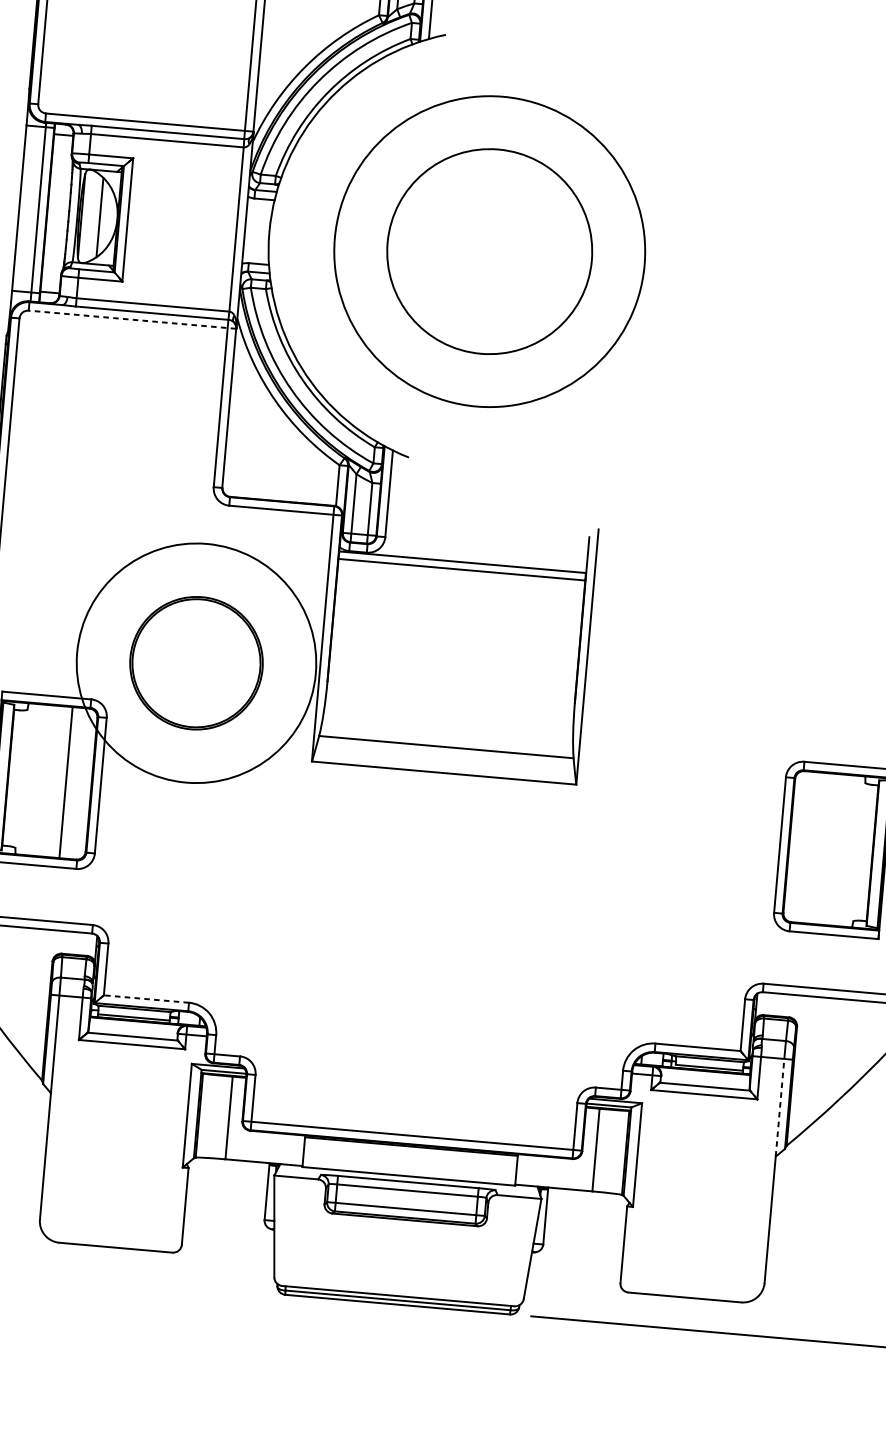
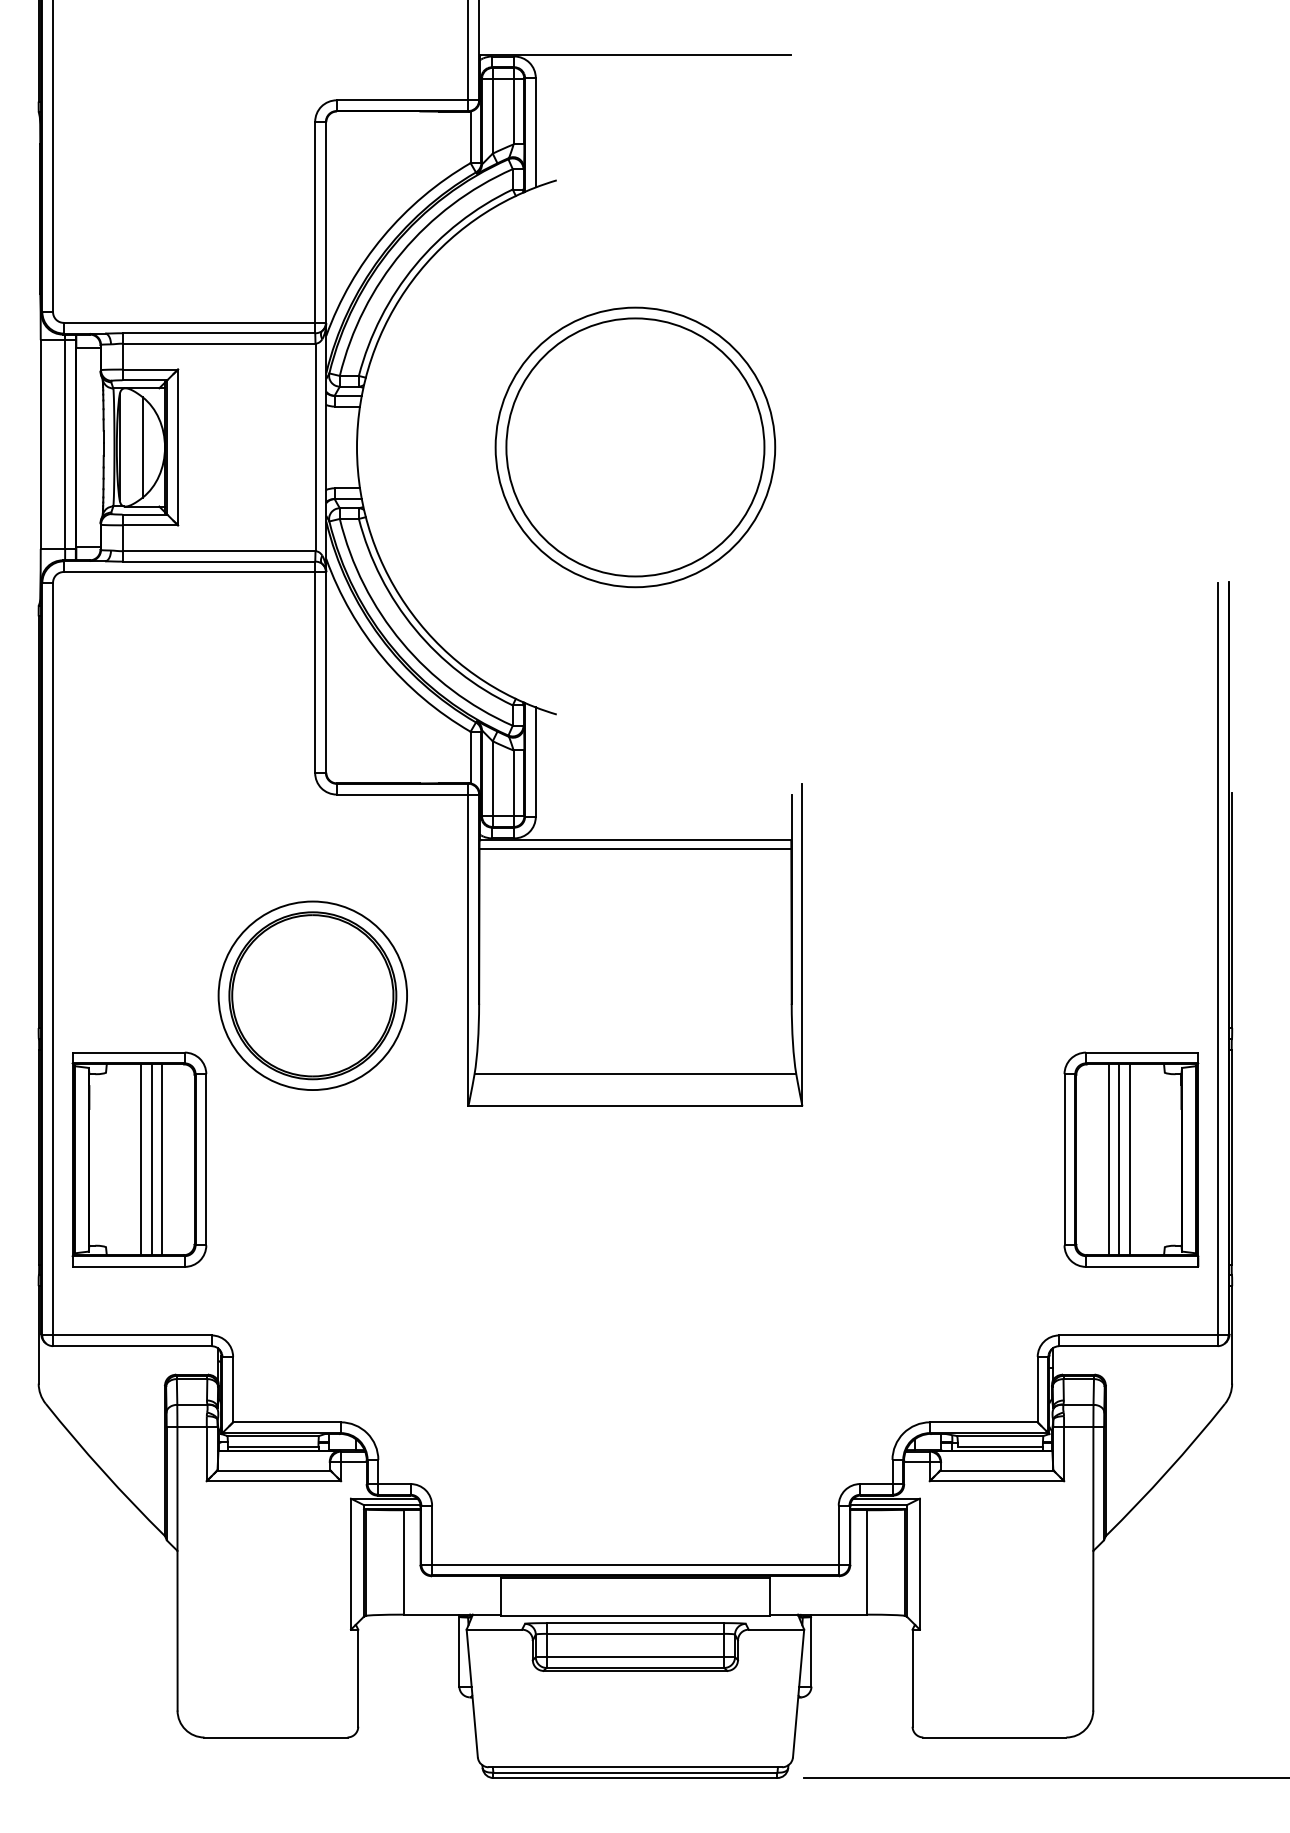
circle: (489, 251) -> (635, 447), size x0.71
line: (132, 320) -> (194, 572), dashed -> solid
circle: (196, 663) -> (312, 995), size x0.62
line: (48, 780) -> (140, 1159), added
line: (57, 781) -> (151, 1159), added
line: (814, 847) -> (1108, 1159), added
line: (823, 848) -> (1119, 1159), added
line: (832, 849) -> (1130, 1159), added
line: (146, 999) -> (286, 1422), dashed -> solid
line: (780, 1108) -> (1093, 1489), dashed -> solid

